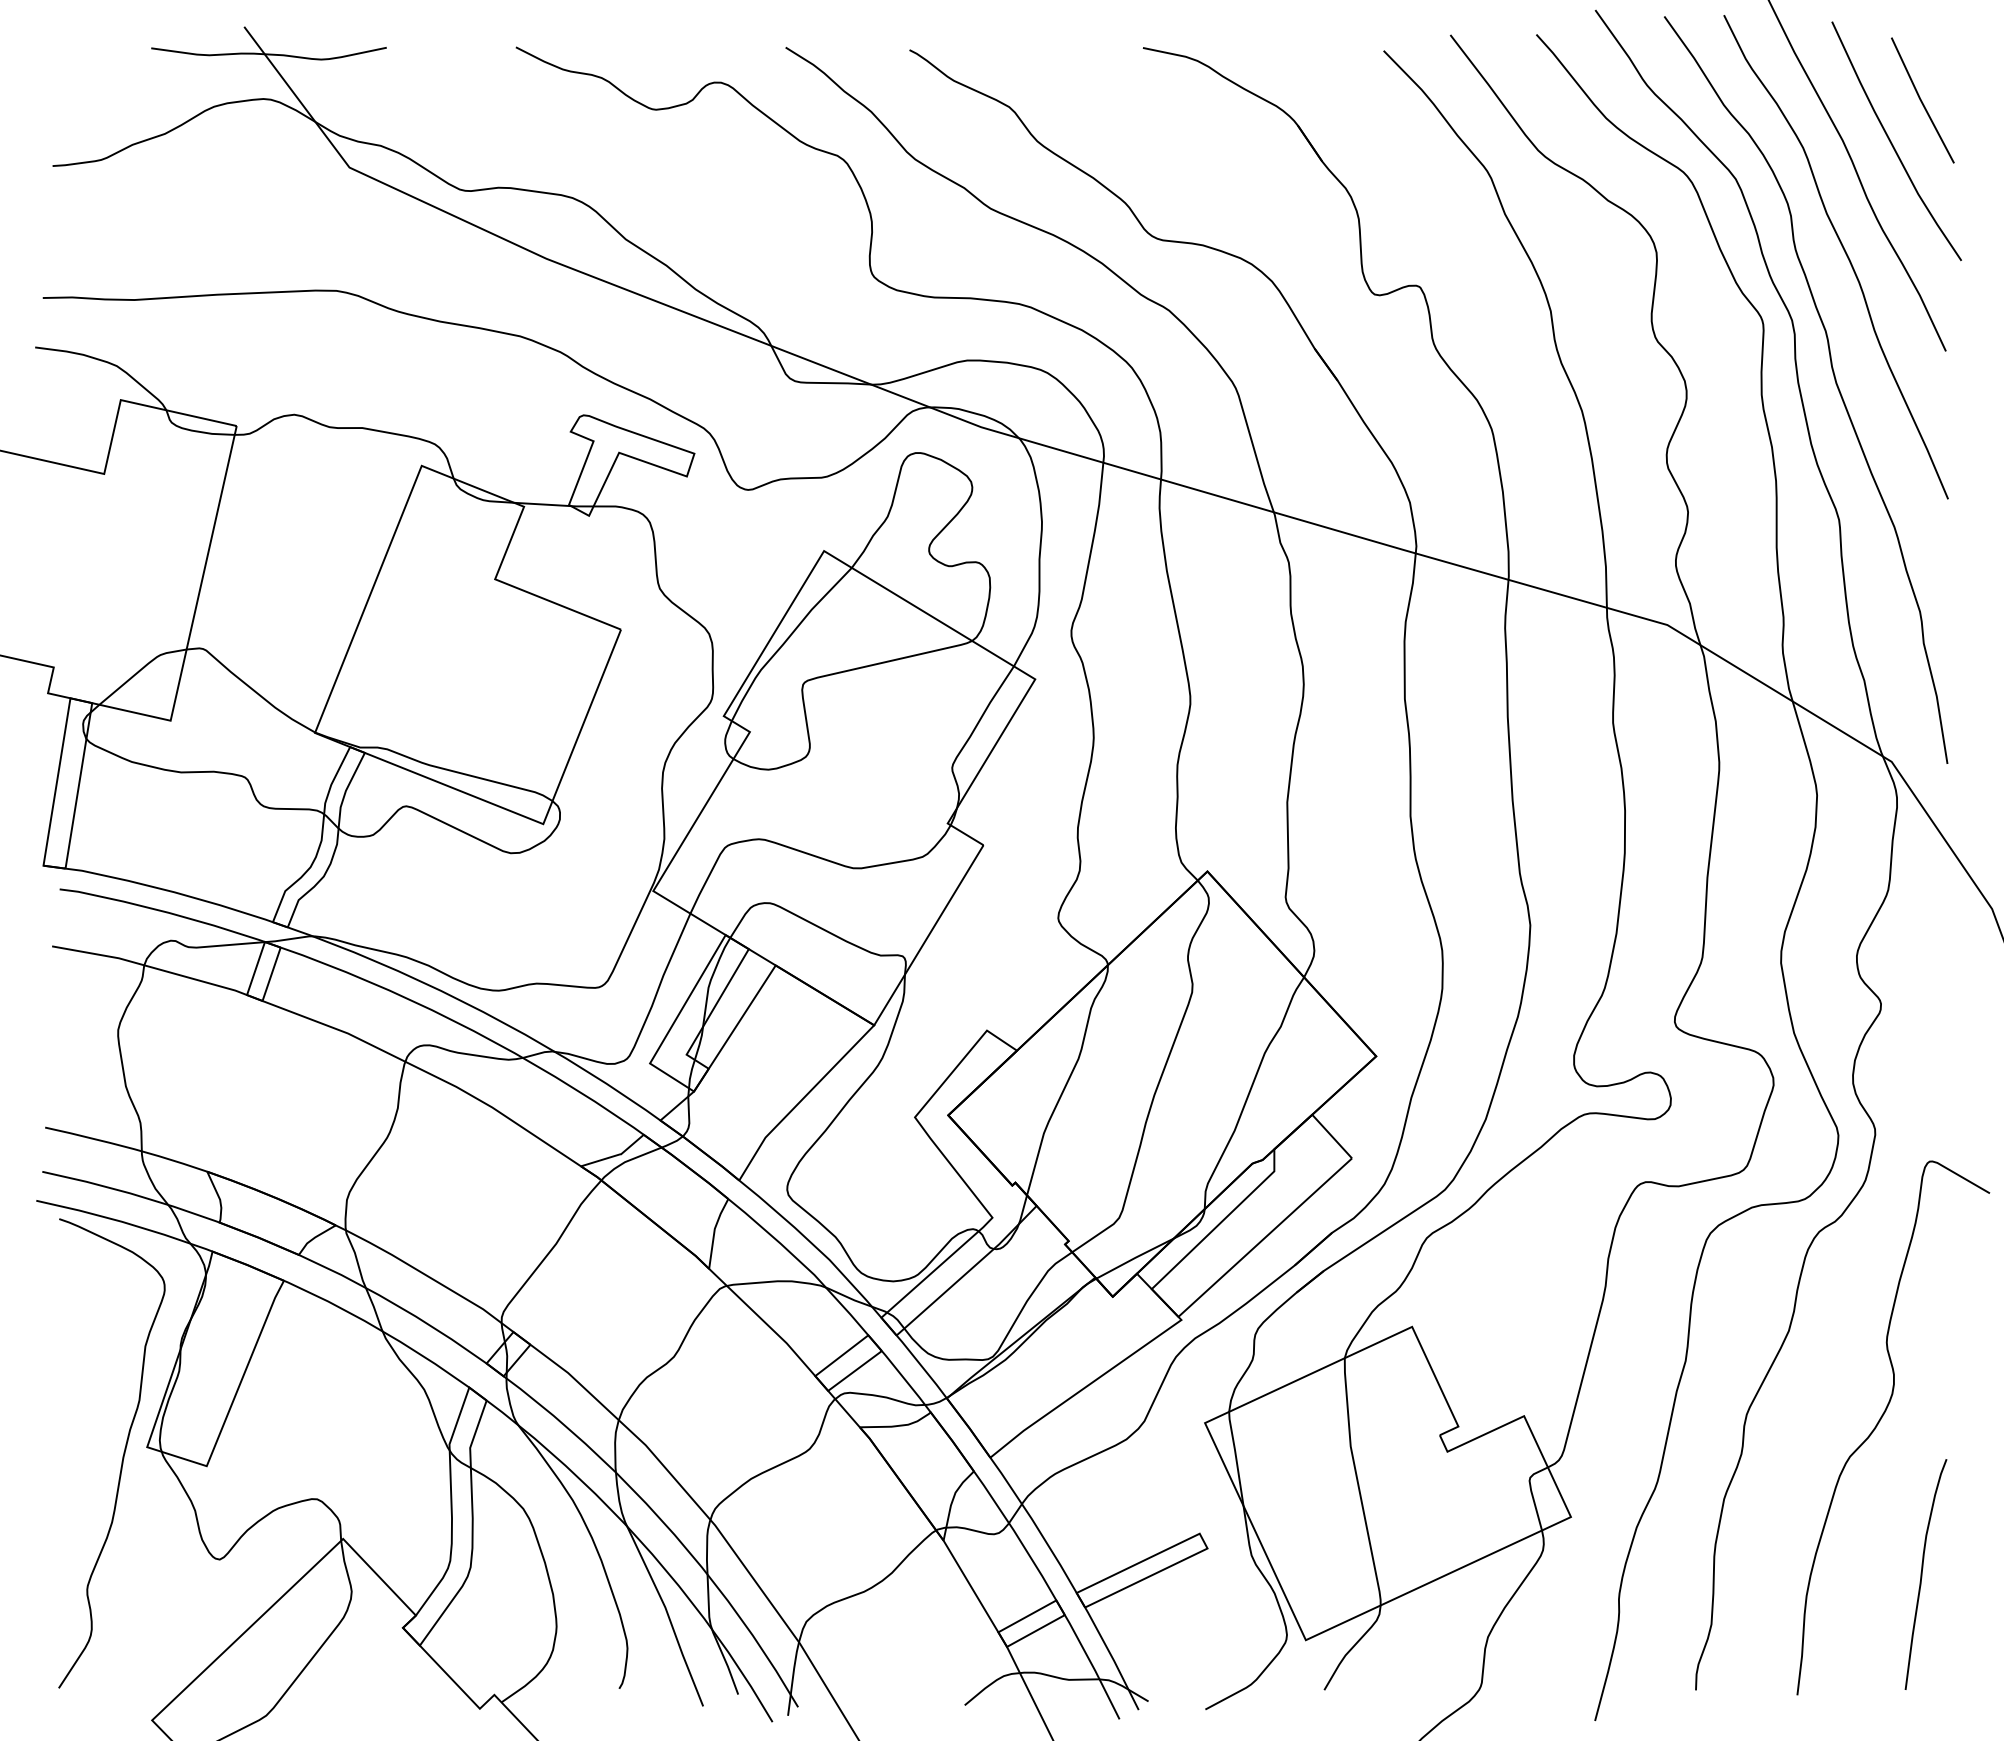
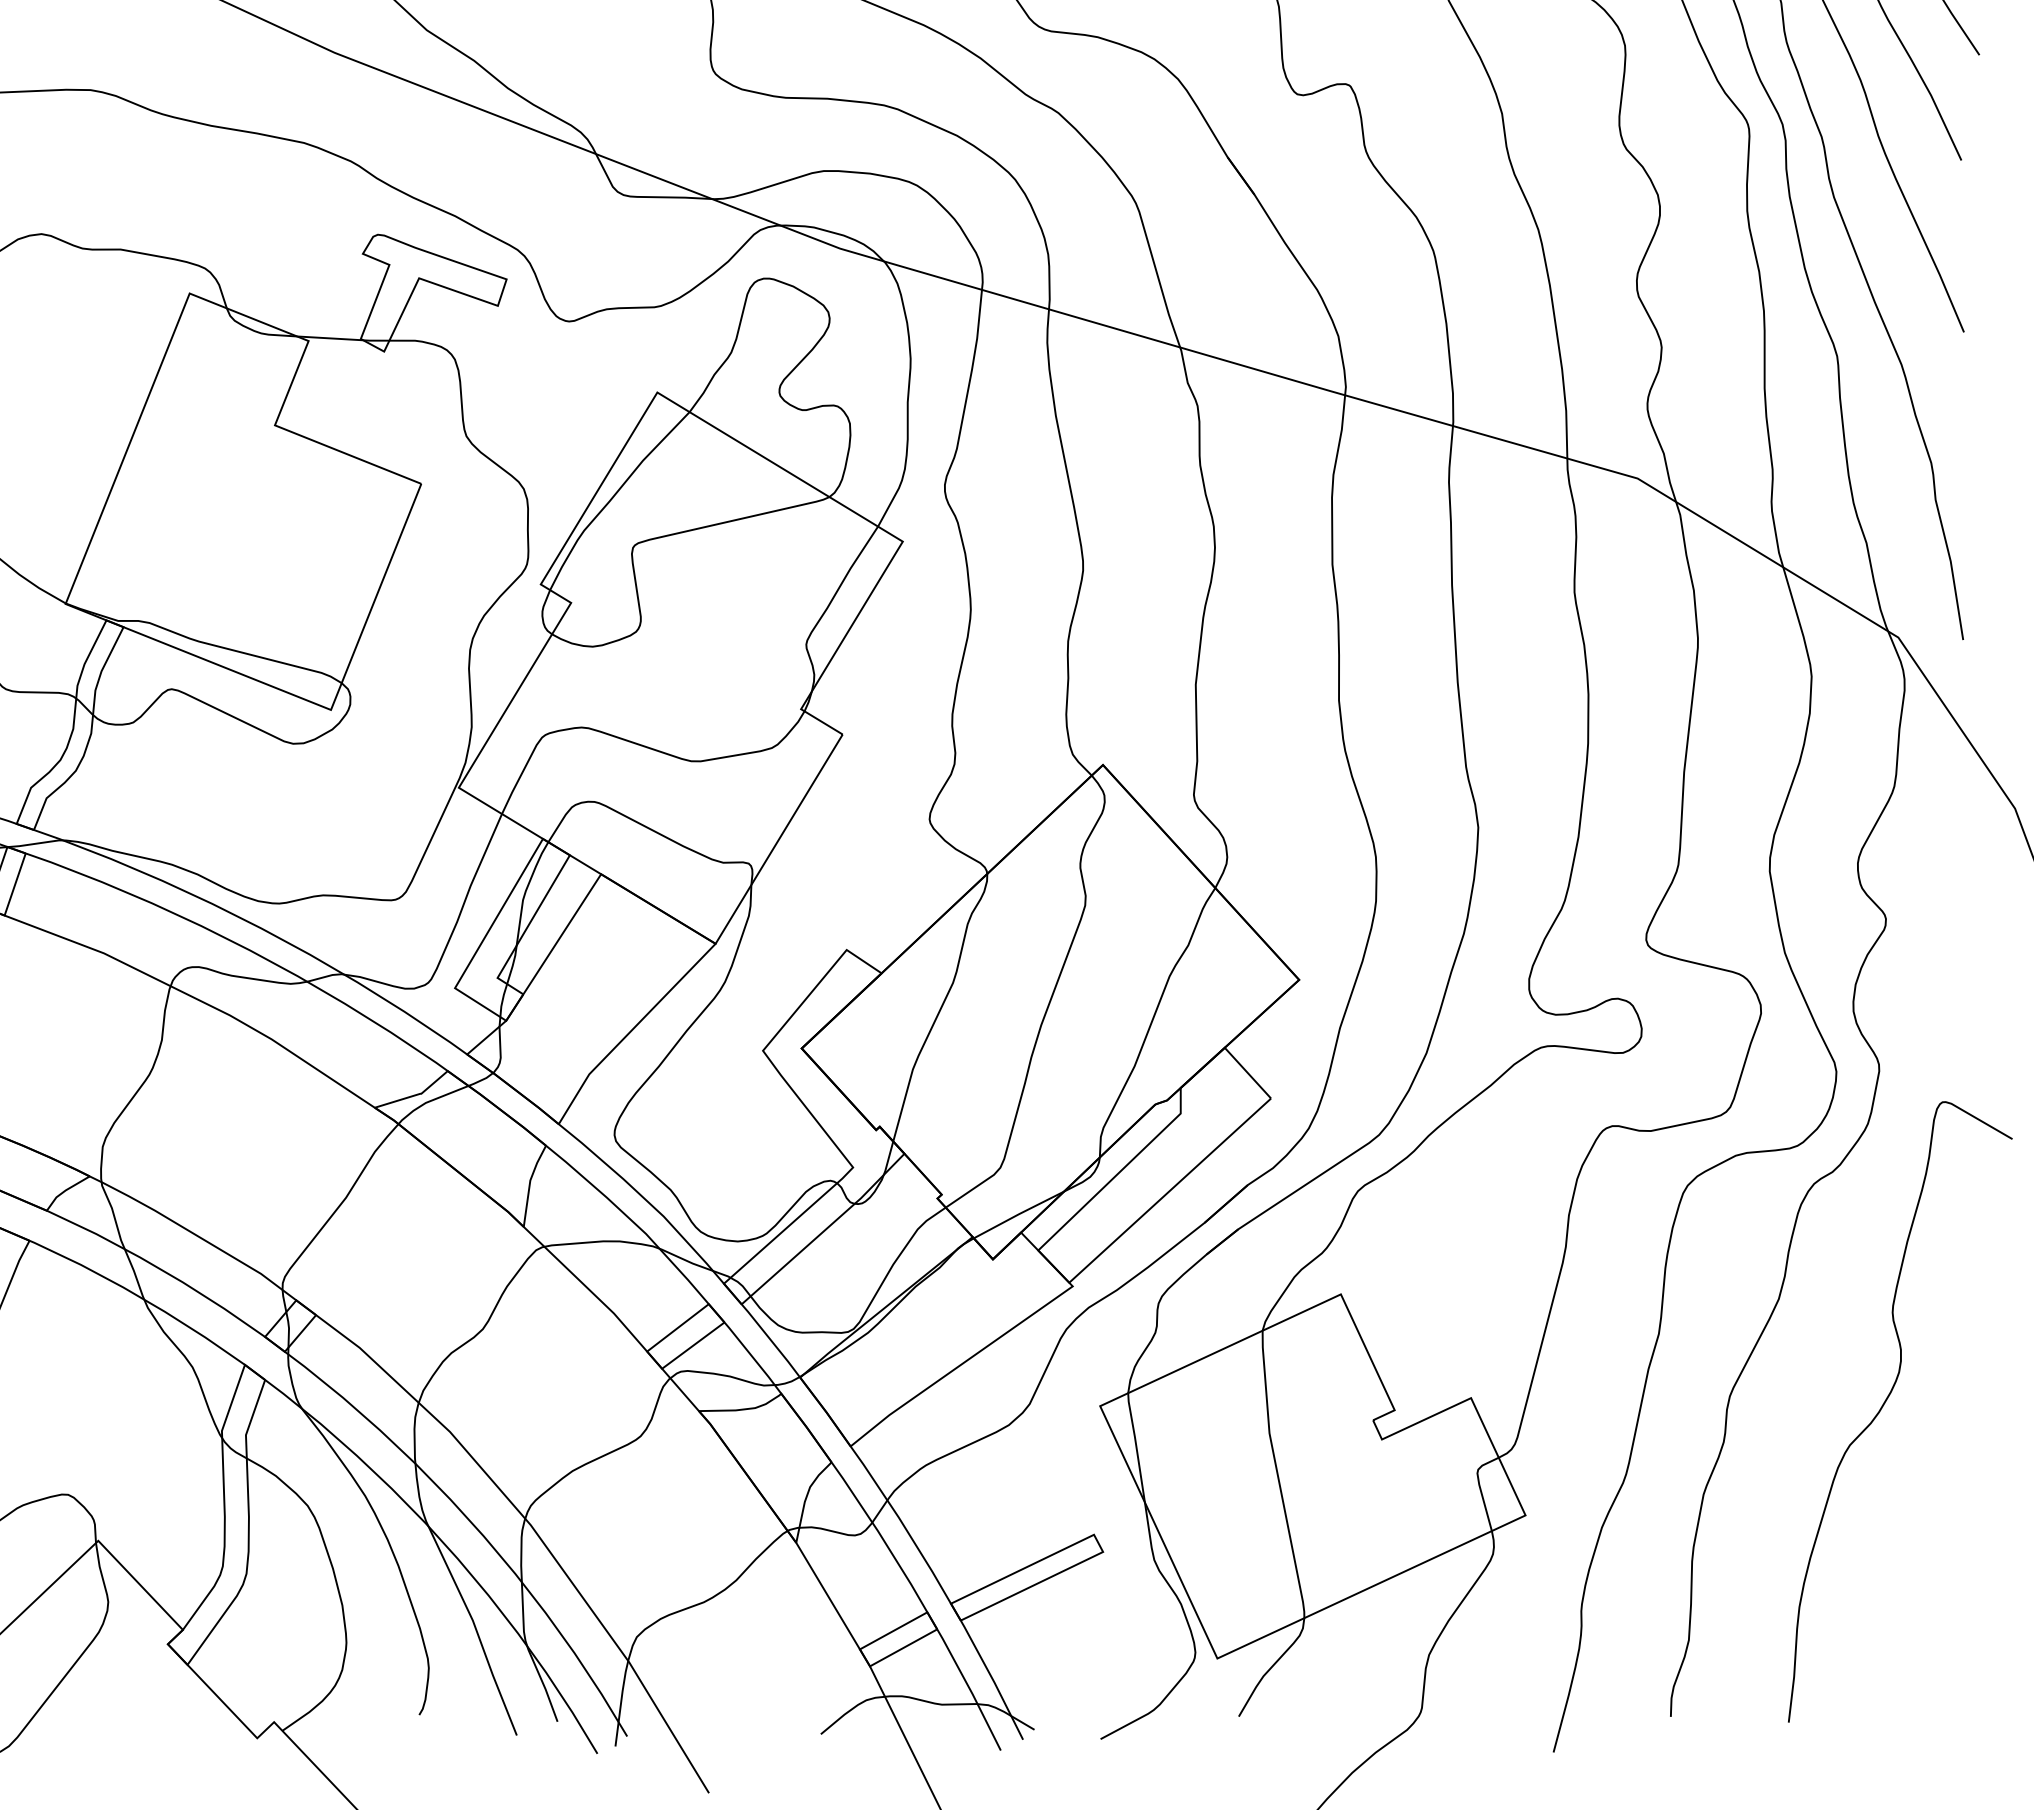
curve: (1922, 1574) -> (1934, 1582), removed

